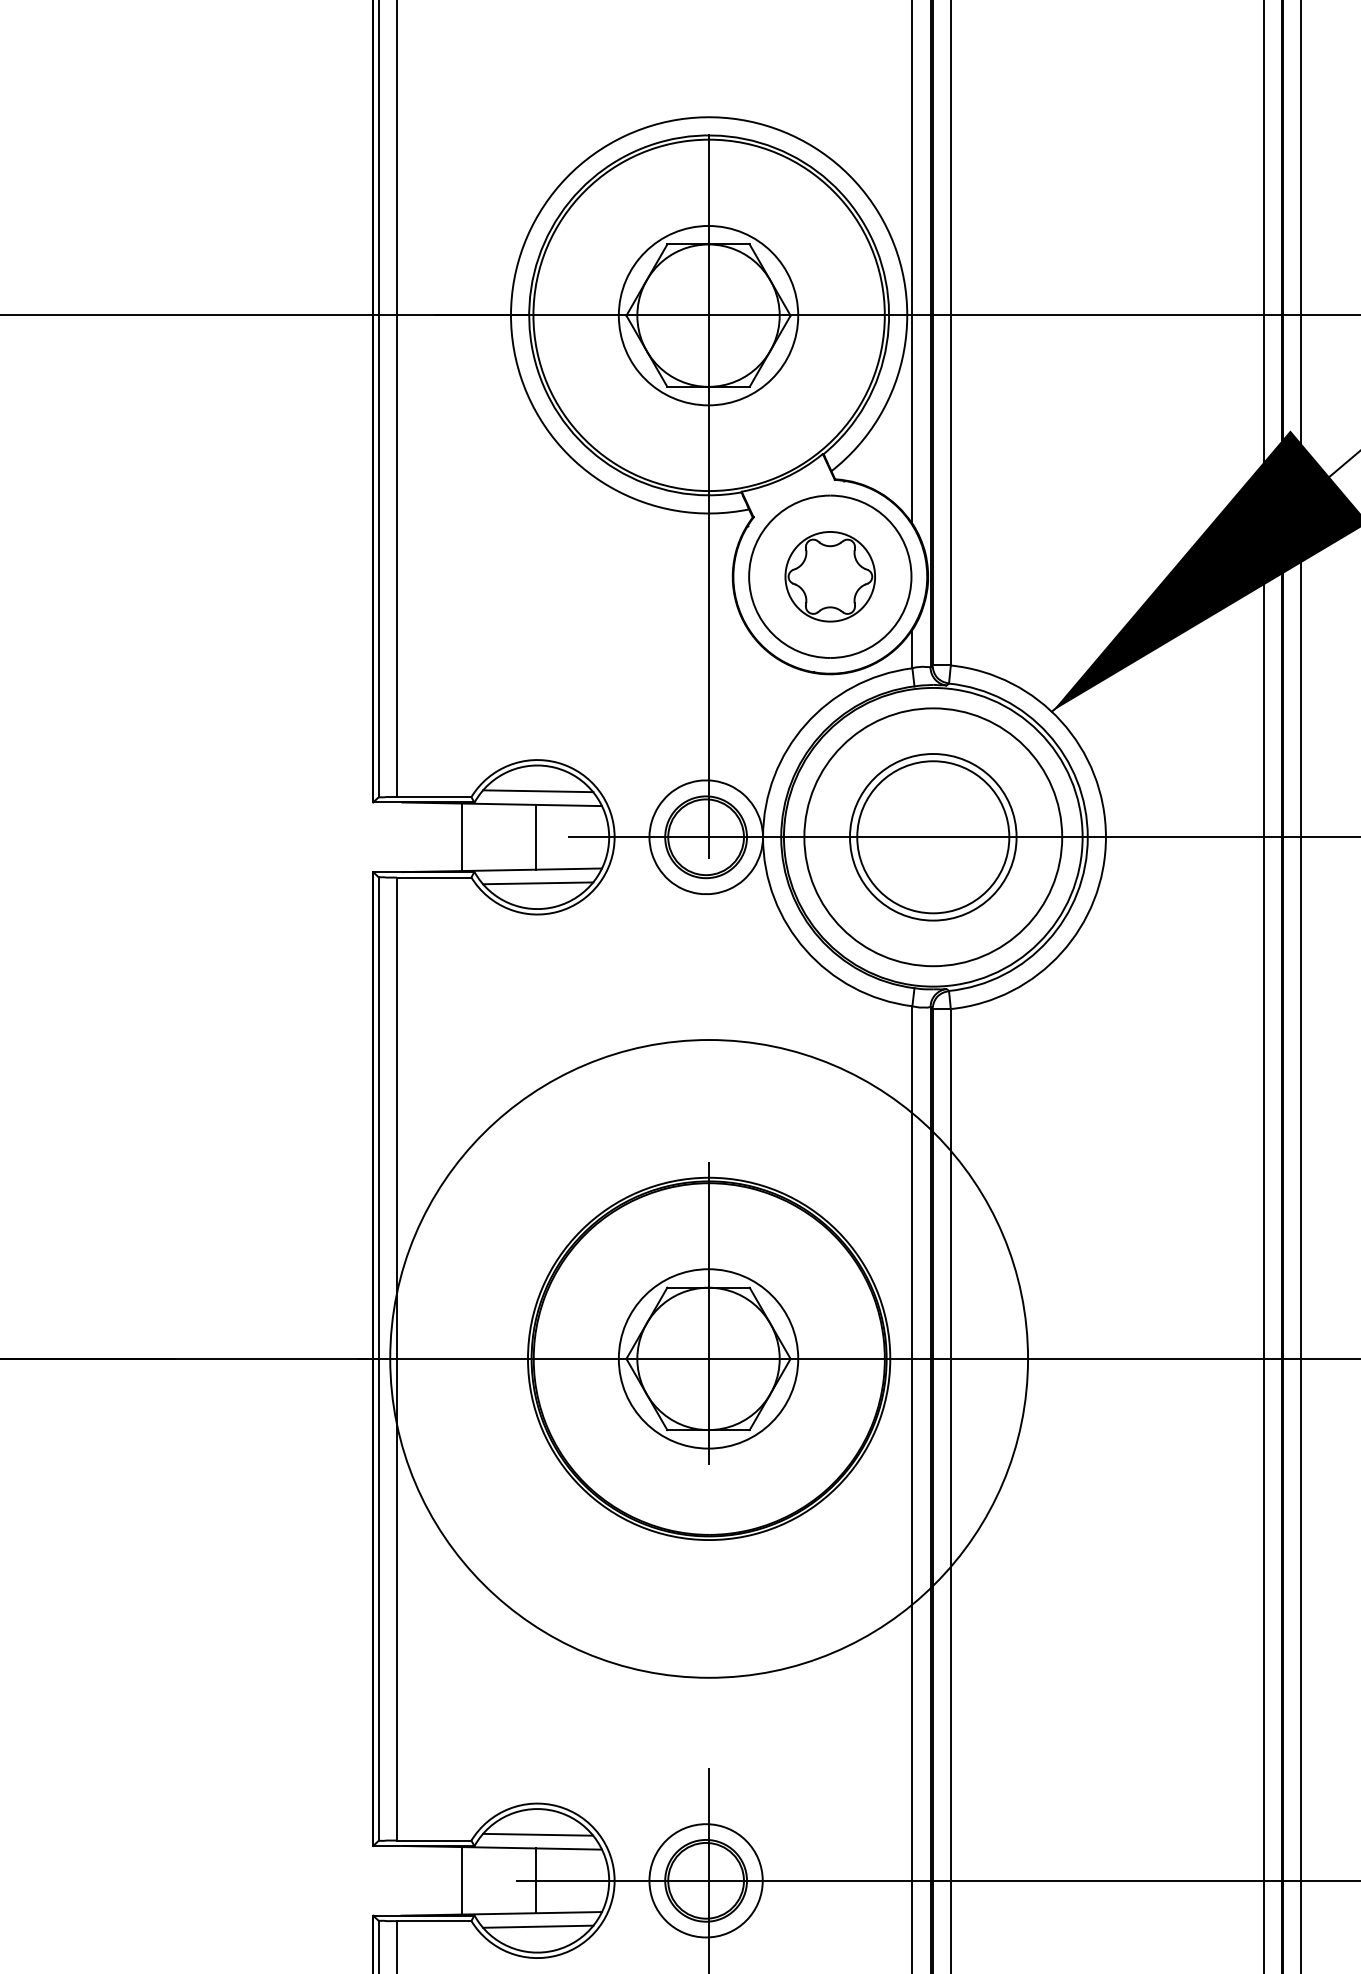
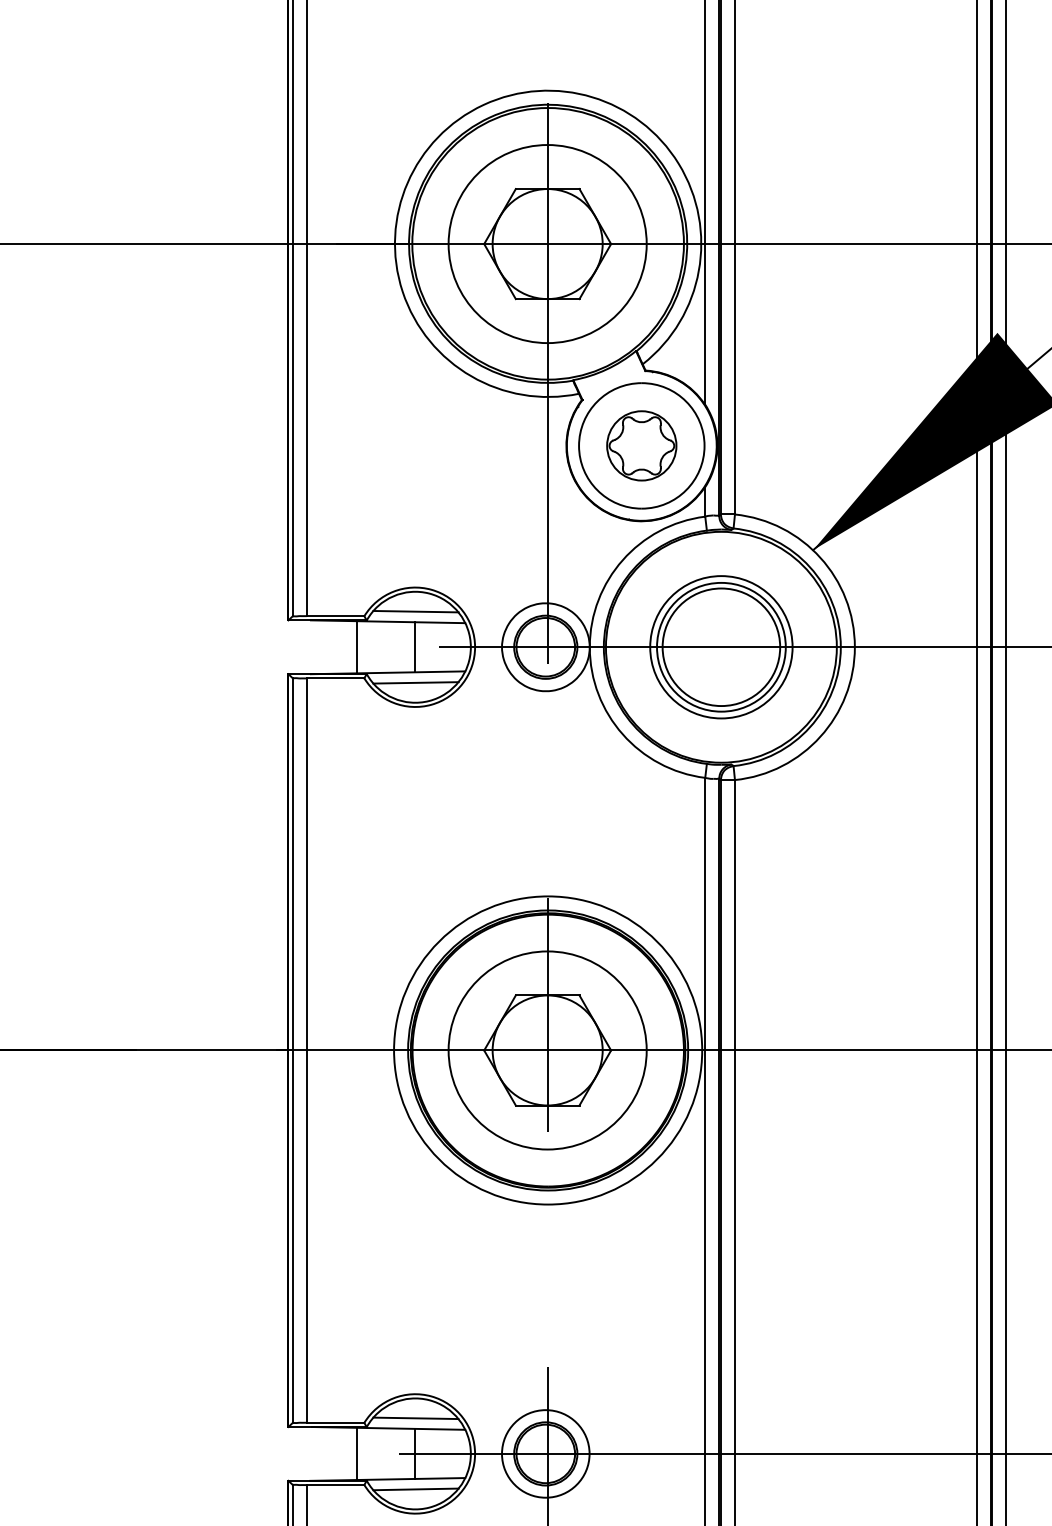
circle: (708, 315) -> (547, 243), size x1.43
circle: (933, 837) -> (721, 647), size x0.71
circle: (708, 1358) -> (547, 1050), size x0.62
circle: (708, 1358) -> (547, 1050), size x1.43

